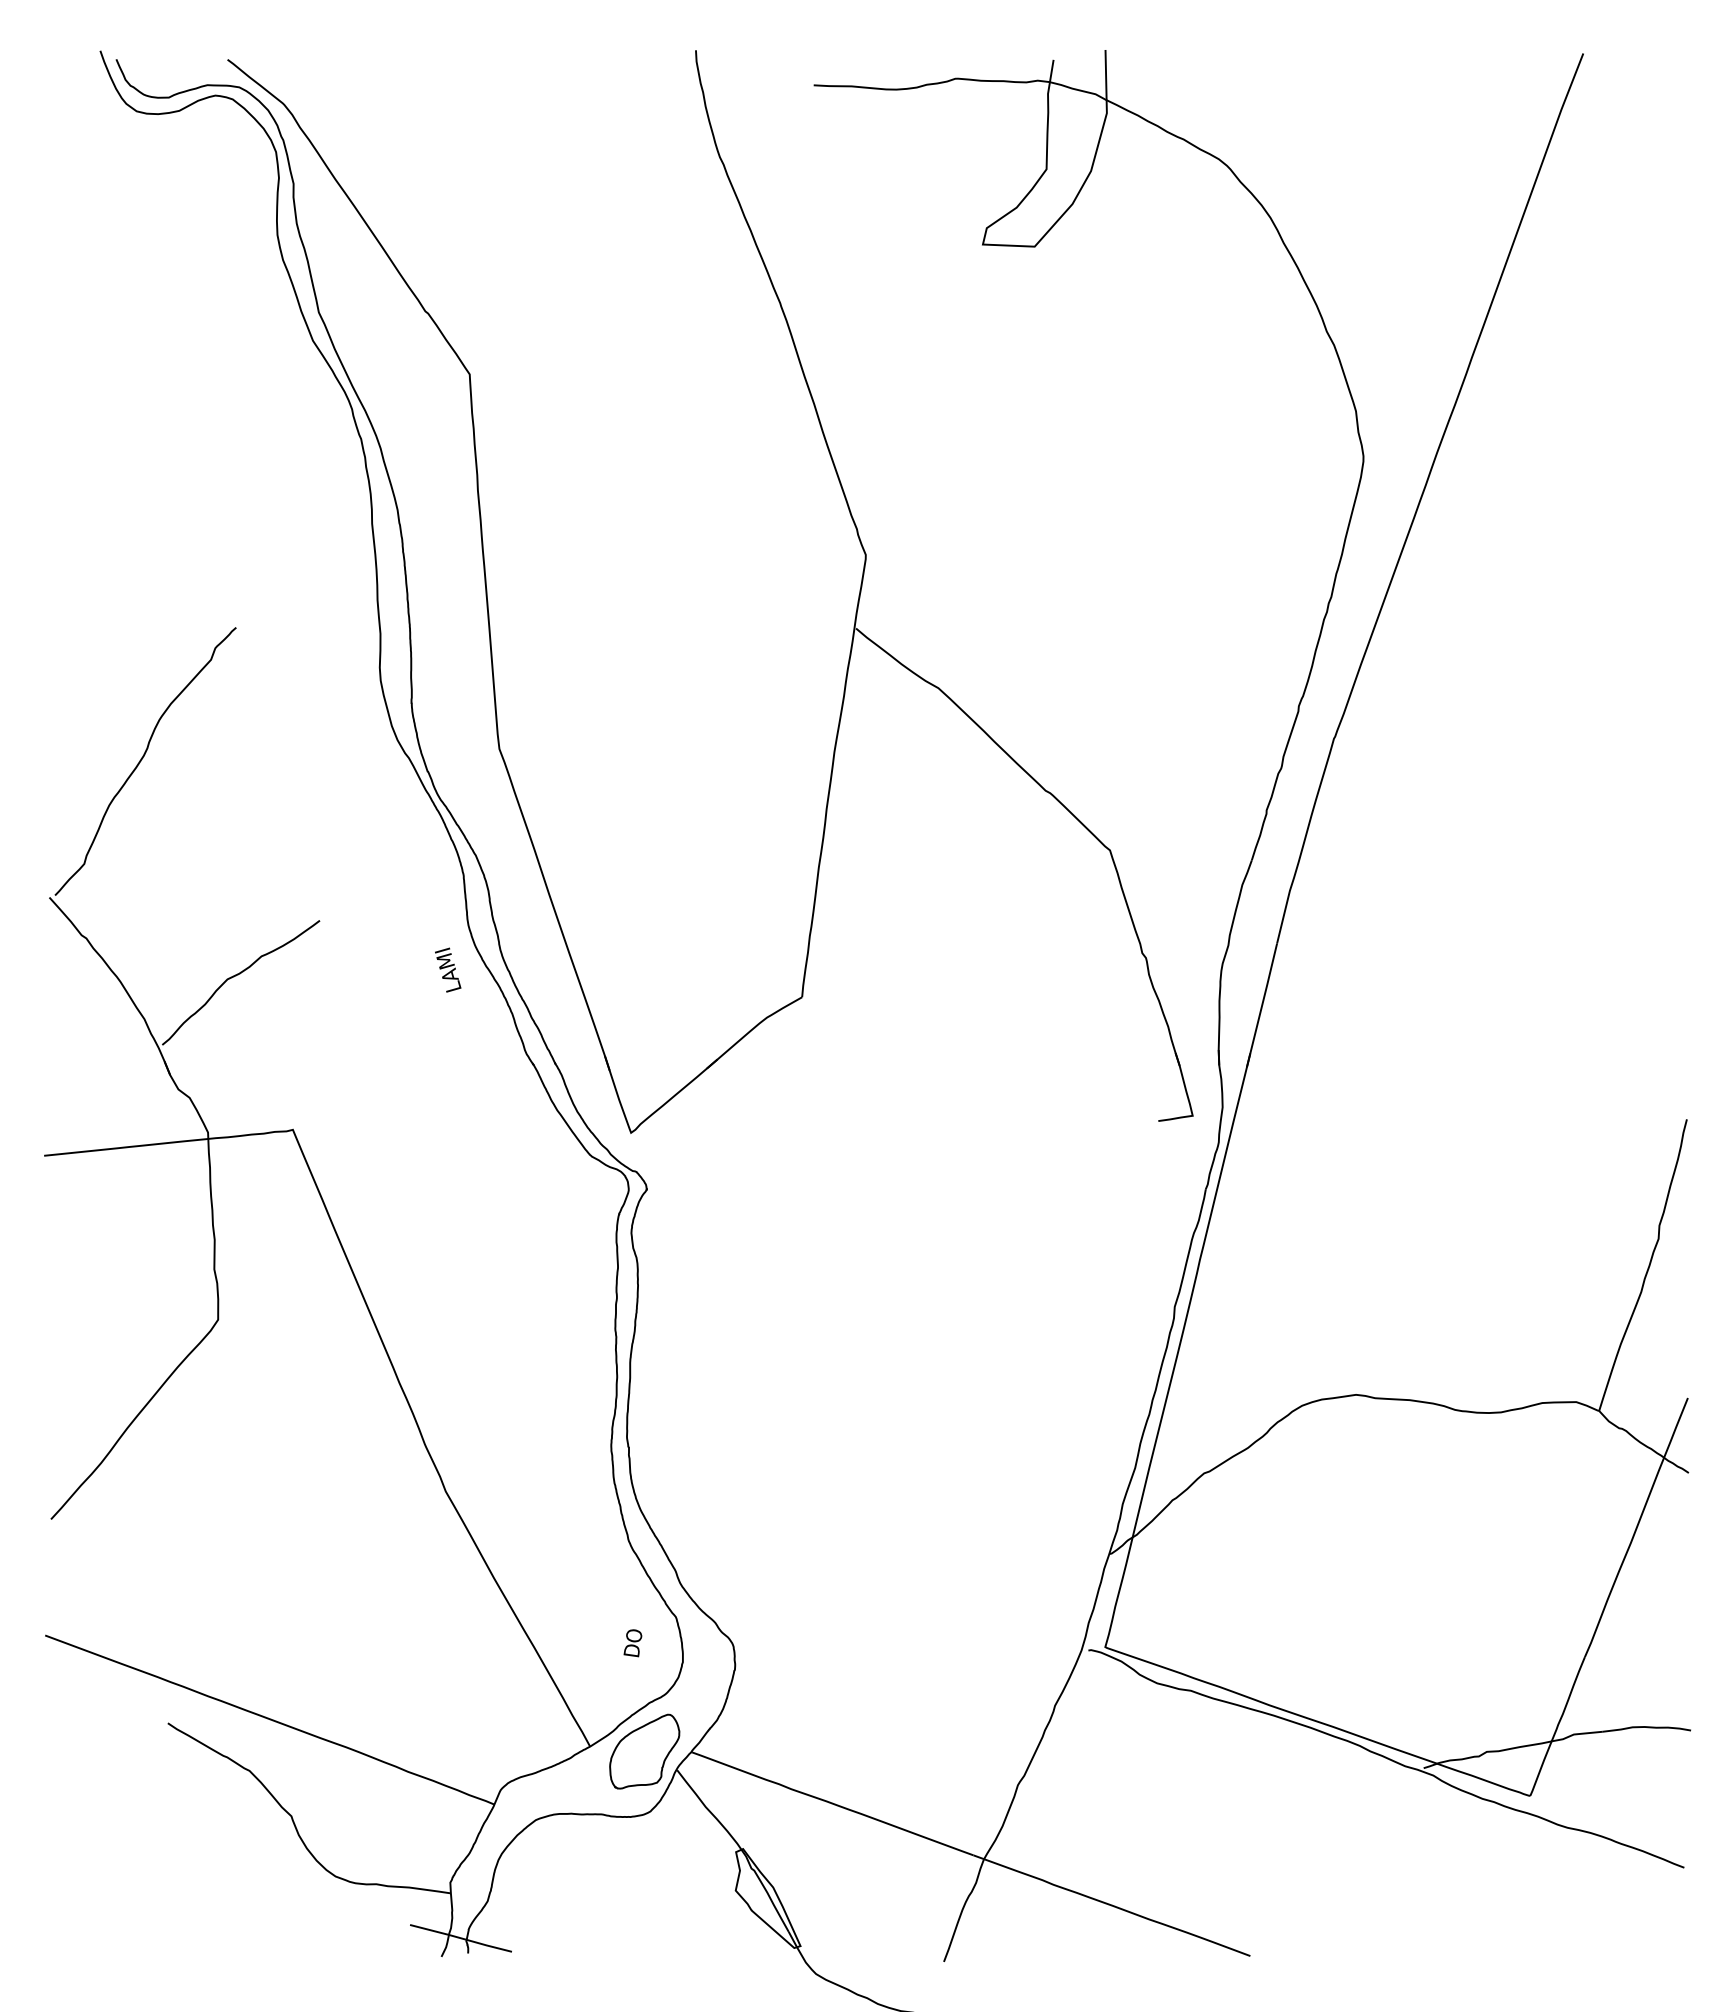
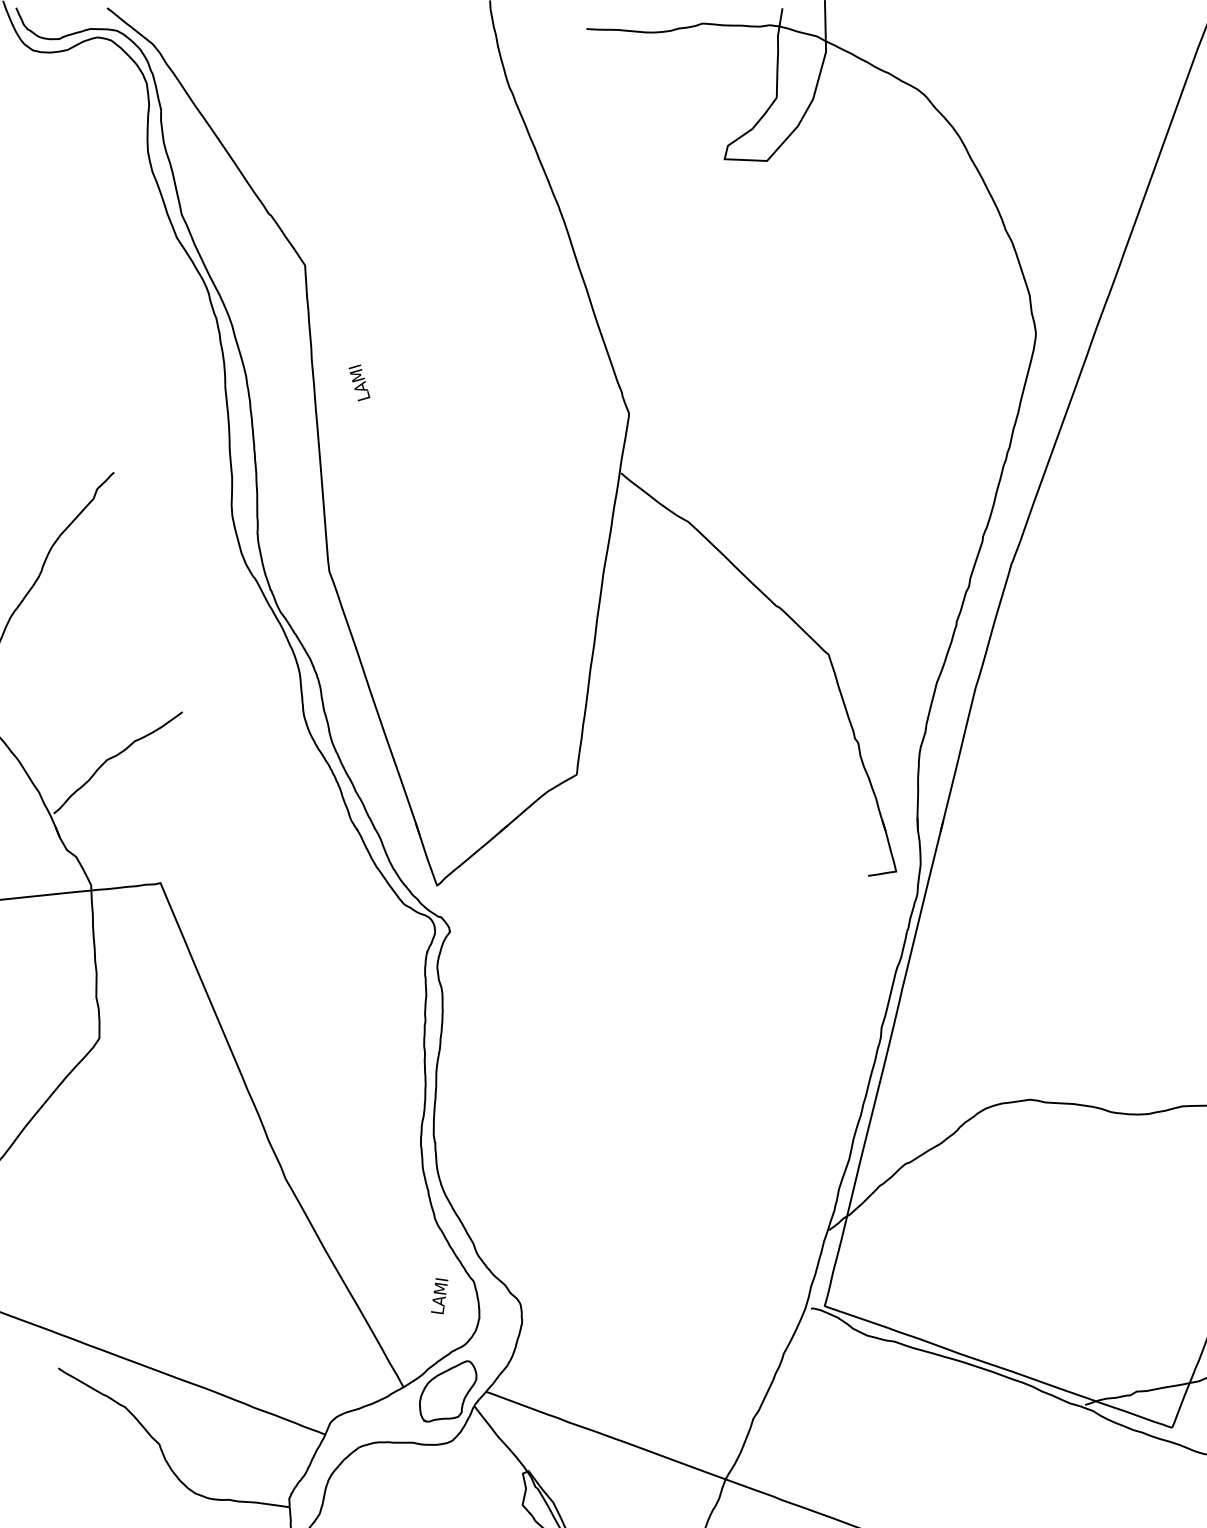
text: (448, 969) -> (359, 382), moved
text: (634, 1633) -> (439, 1294), DO -> LAMI

